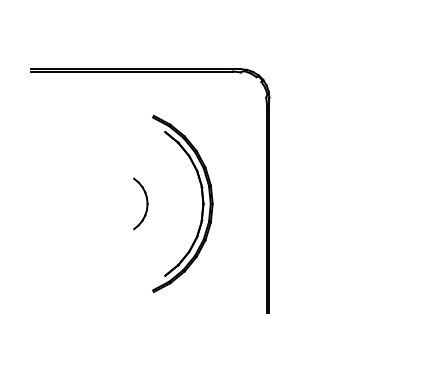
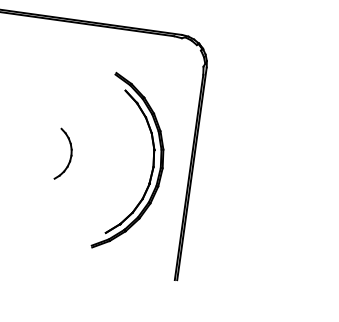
part: (201, 197) -> (152, 160), moved

